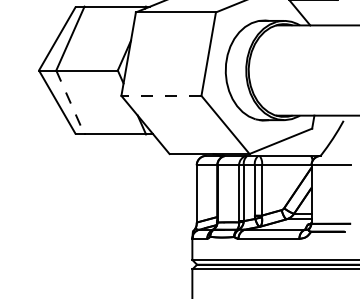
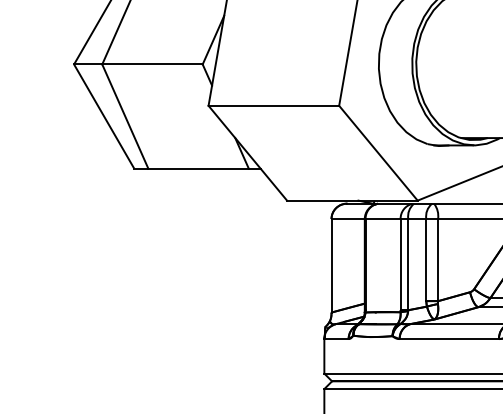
line: (160, 95) -> (272, 105), dashed -> solid
line: (70, 102) -> (125, 116), dashed -> solid

